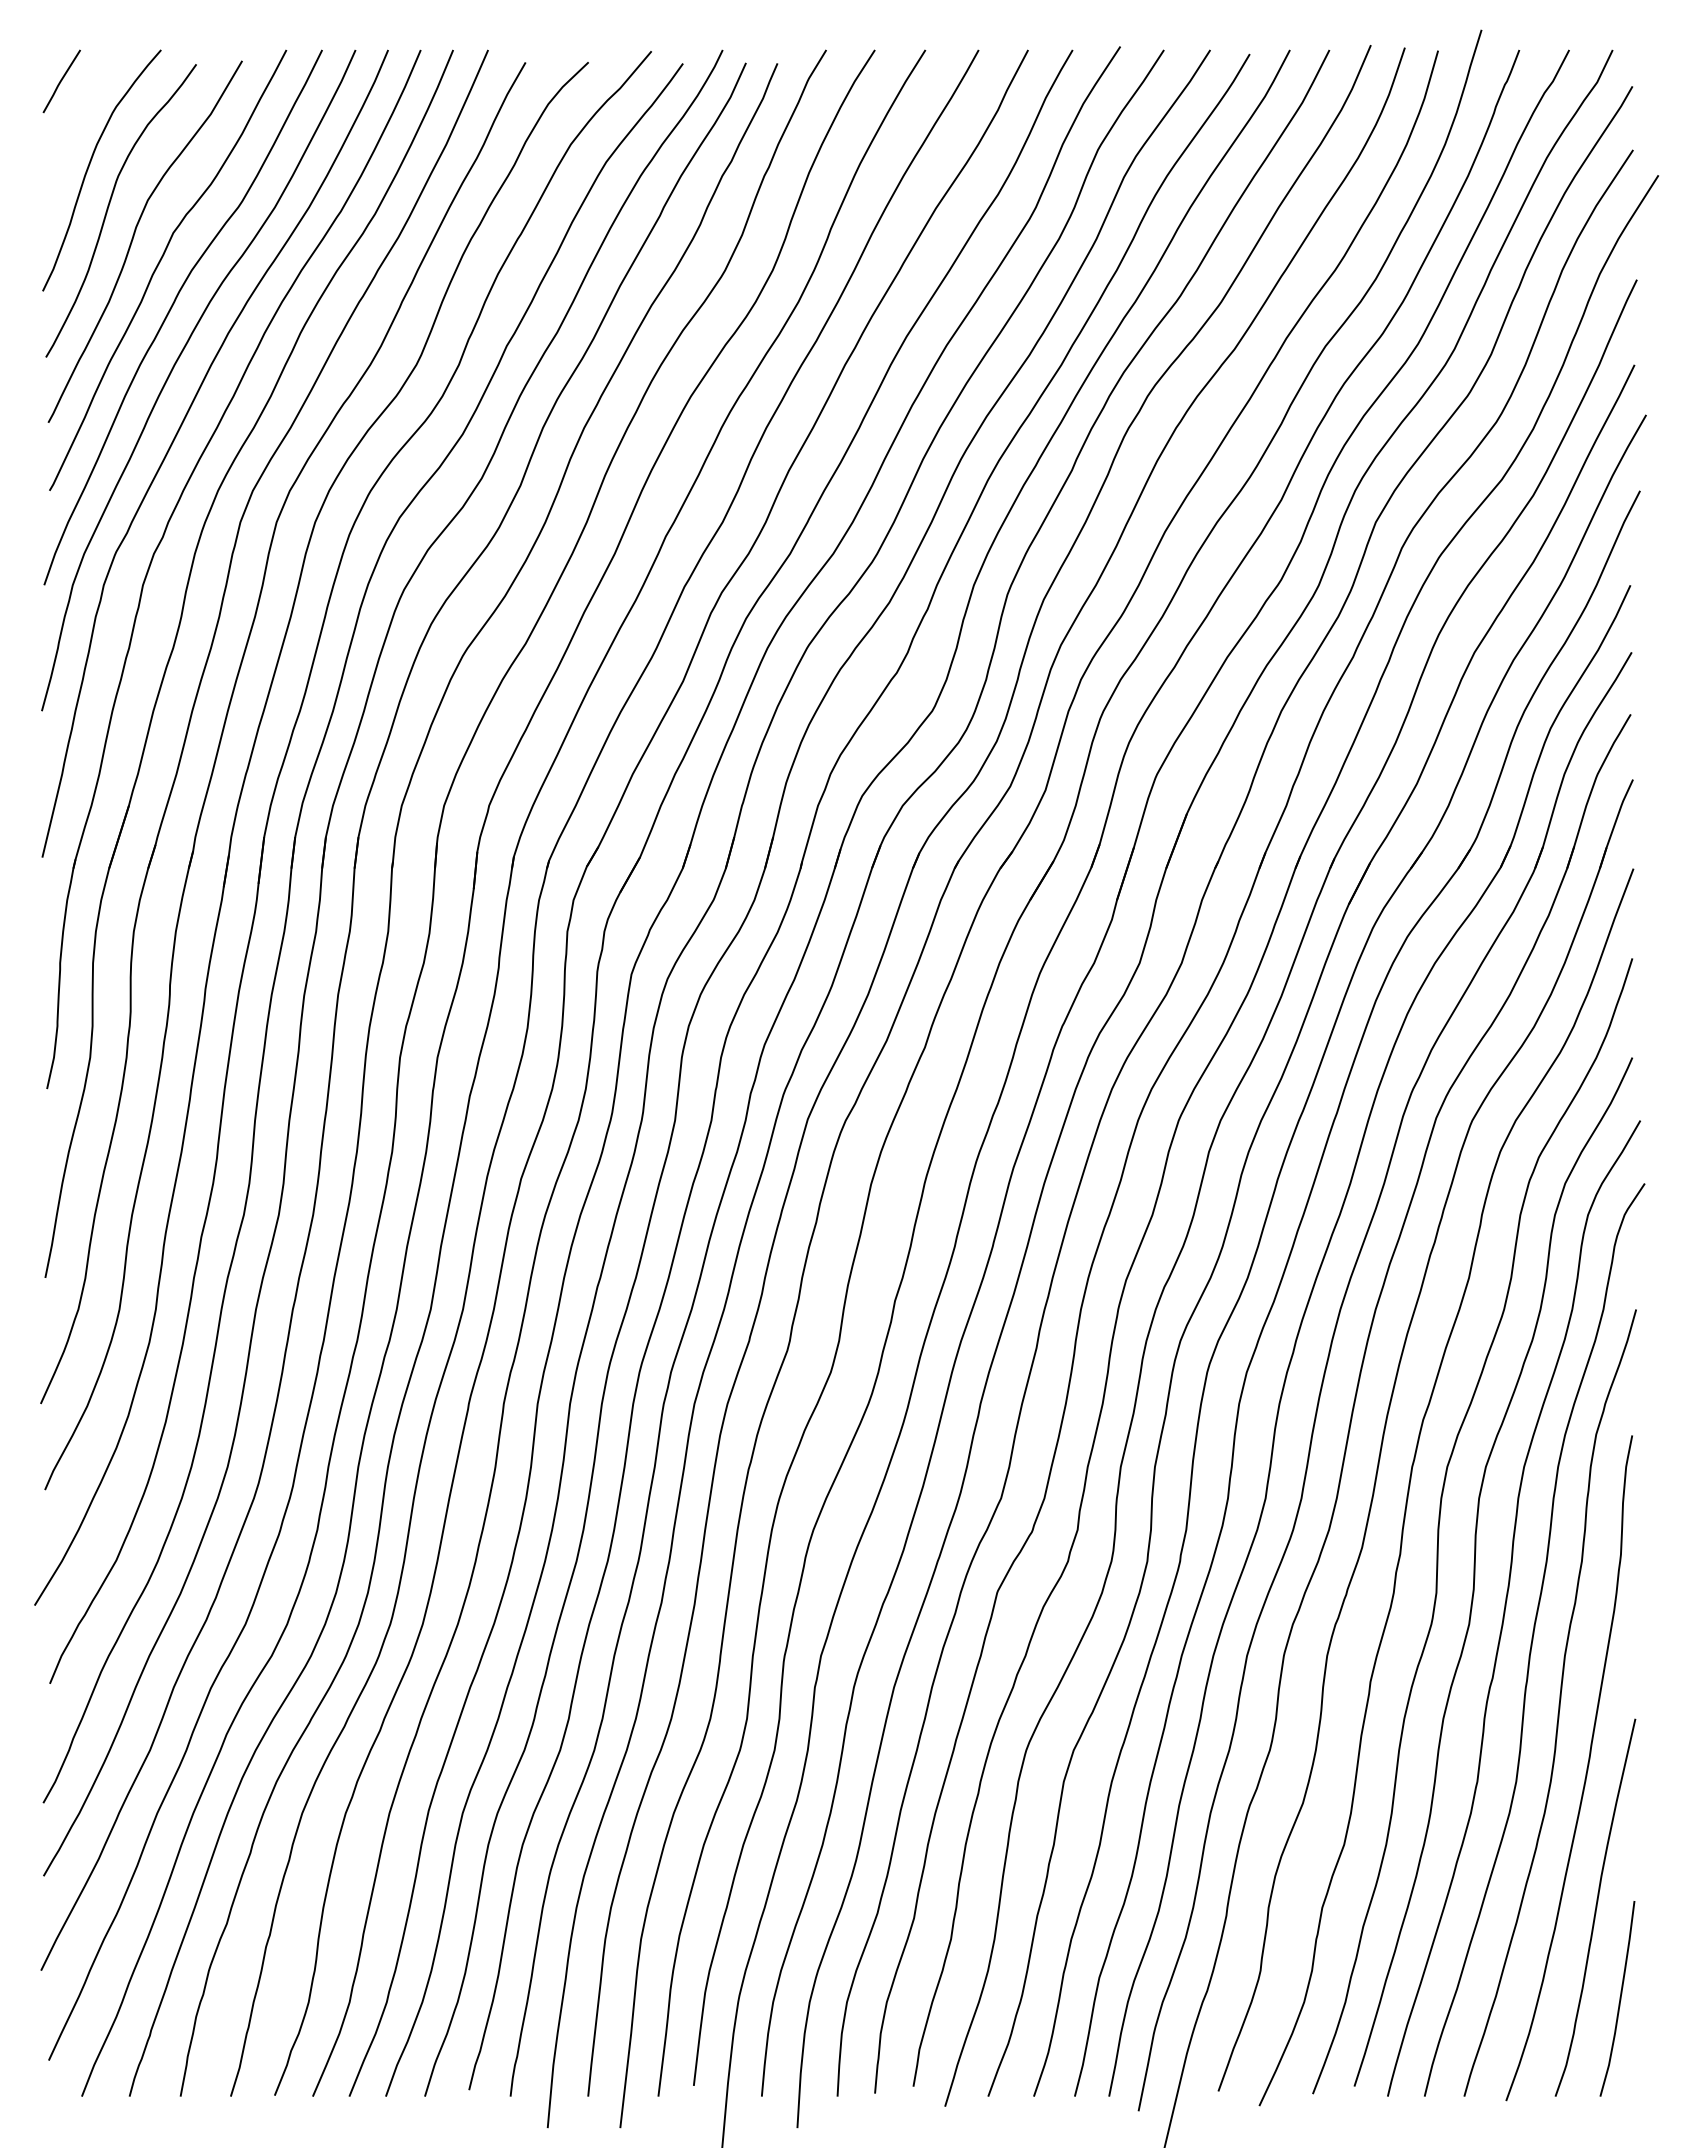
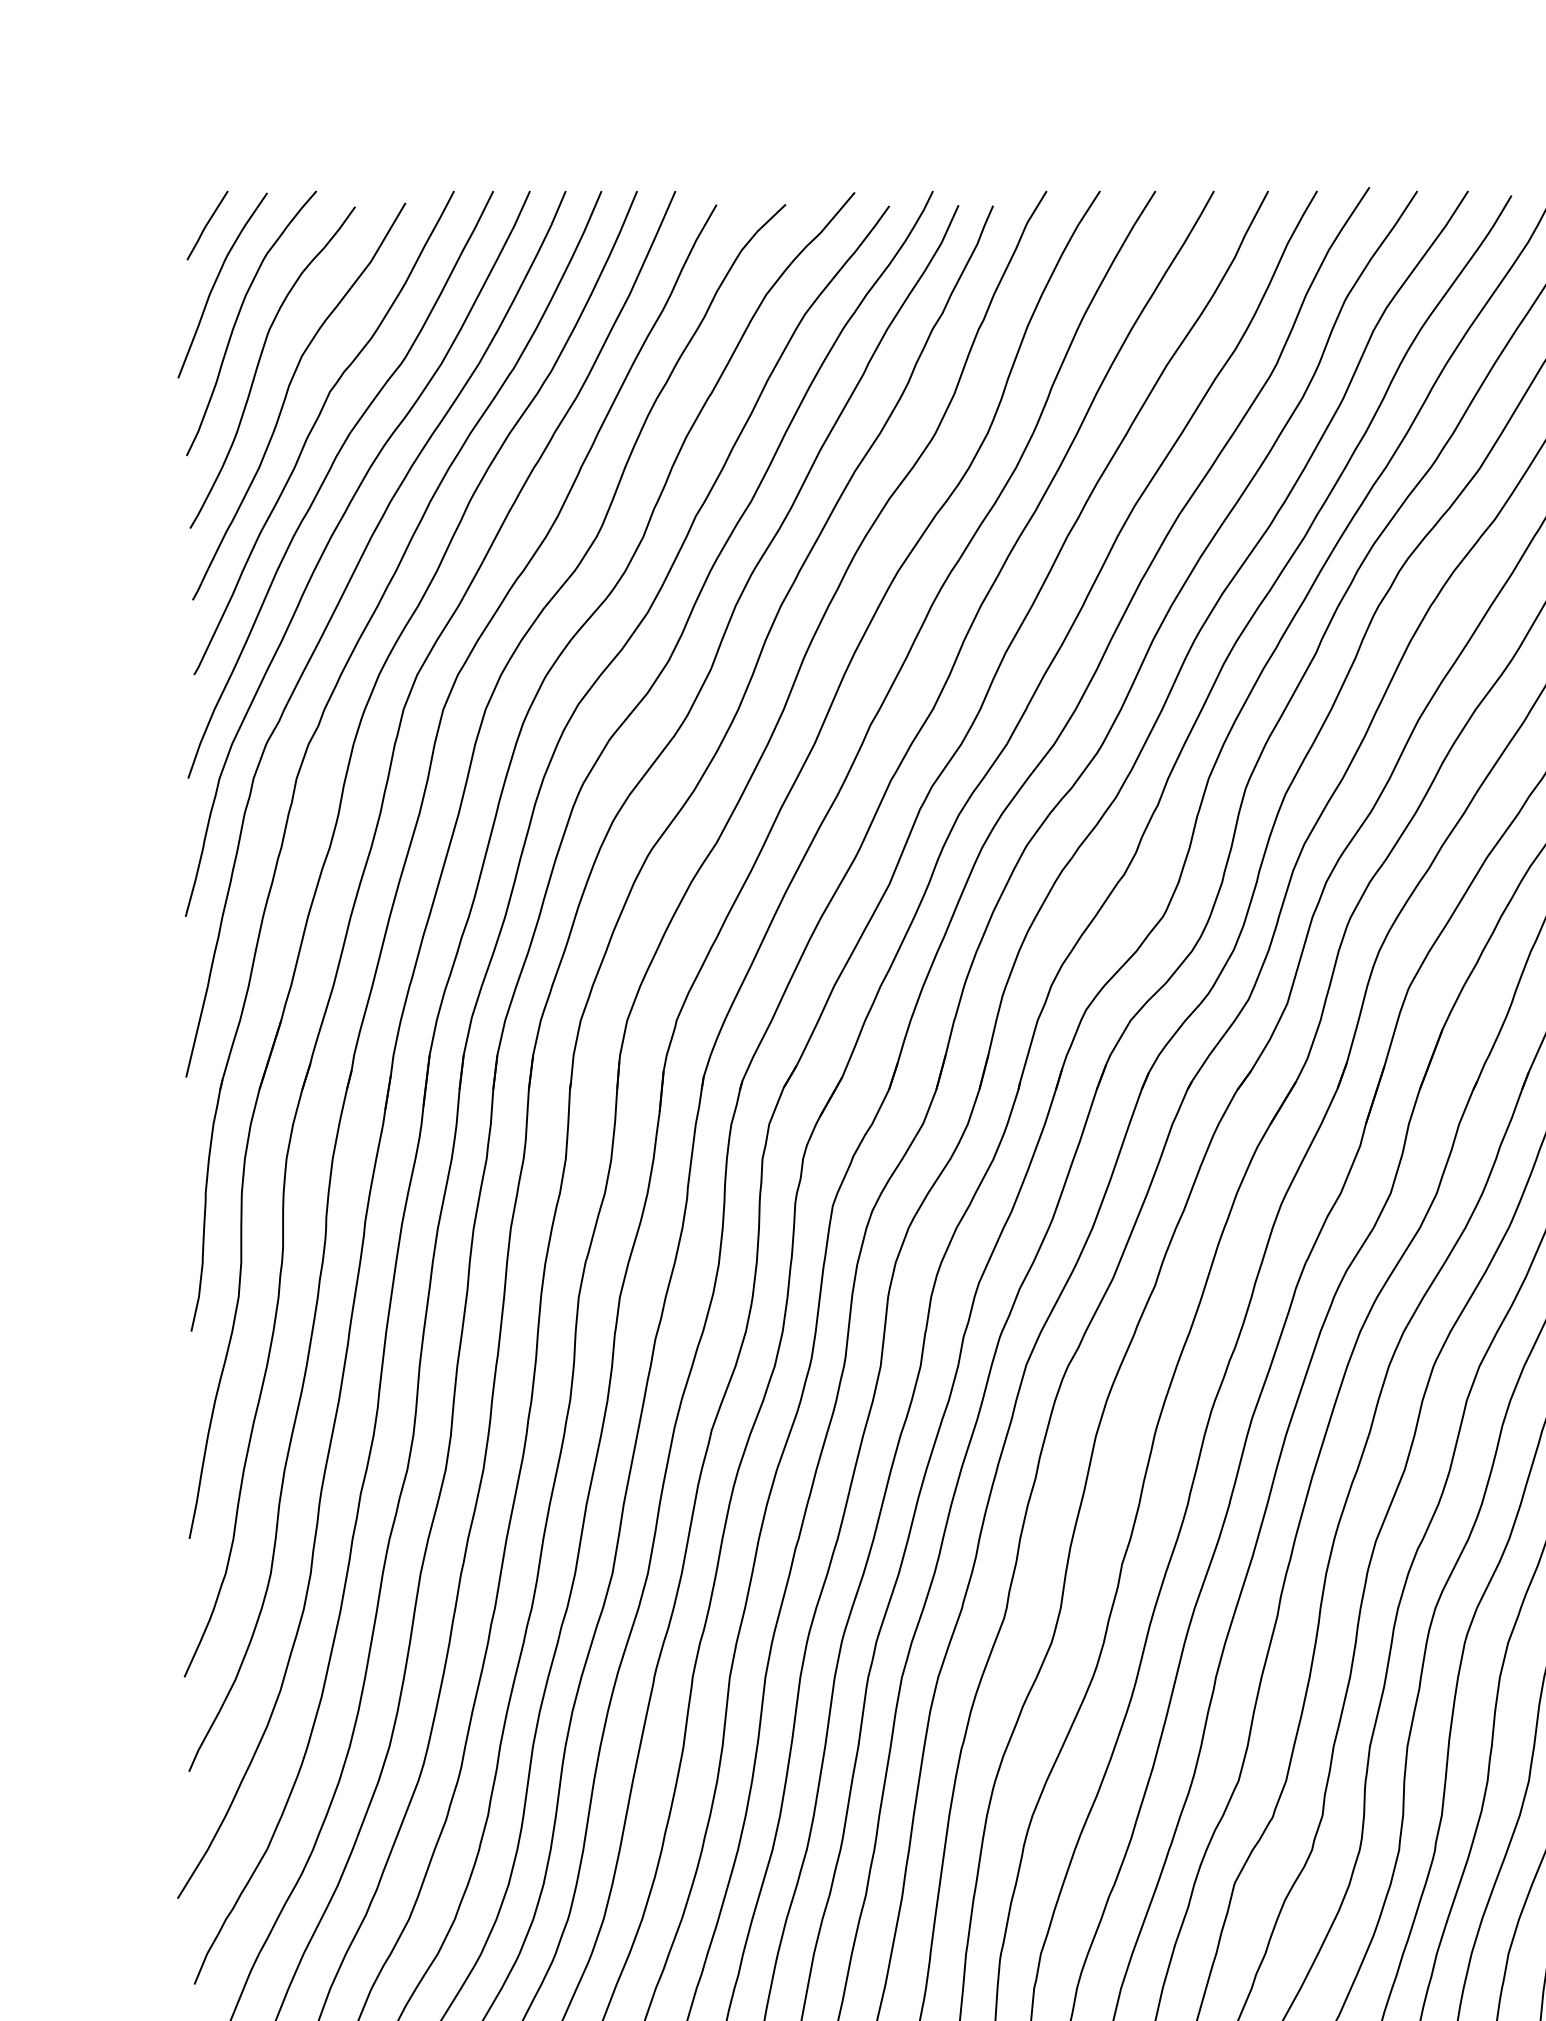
curve: (70, 132) -> (217, 281), added

